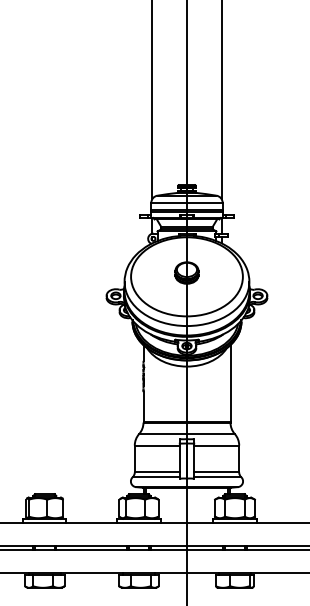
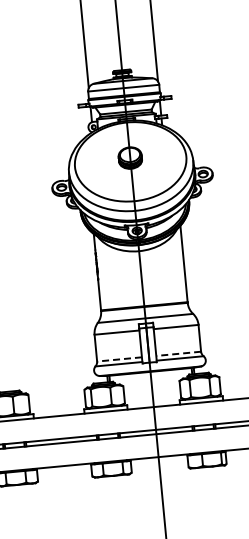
line: (157, 472) -> (119, 359), solid -> dashed
line: (216, 472) -> (178, 353), solid -> dashed

